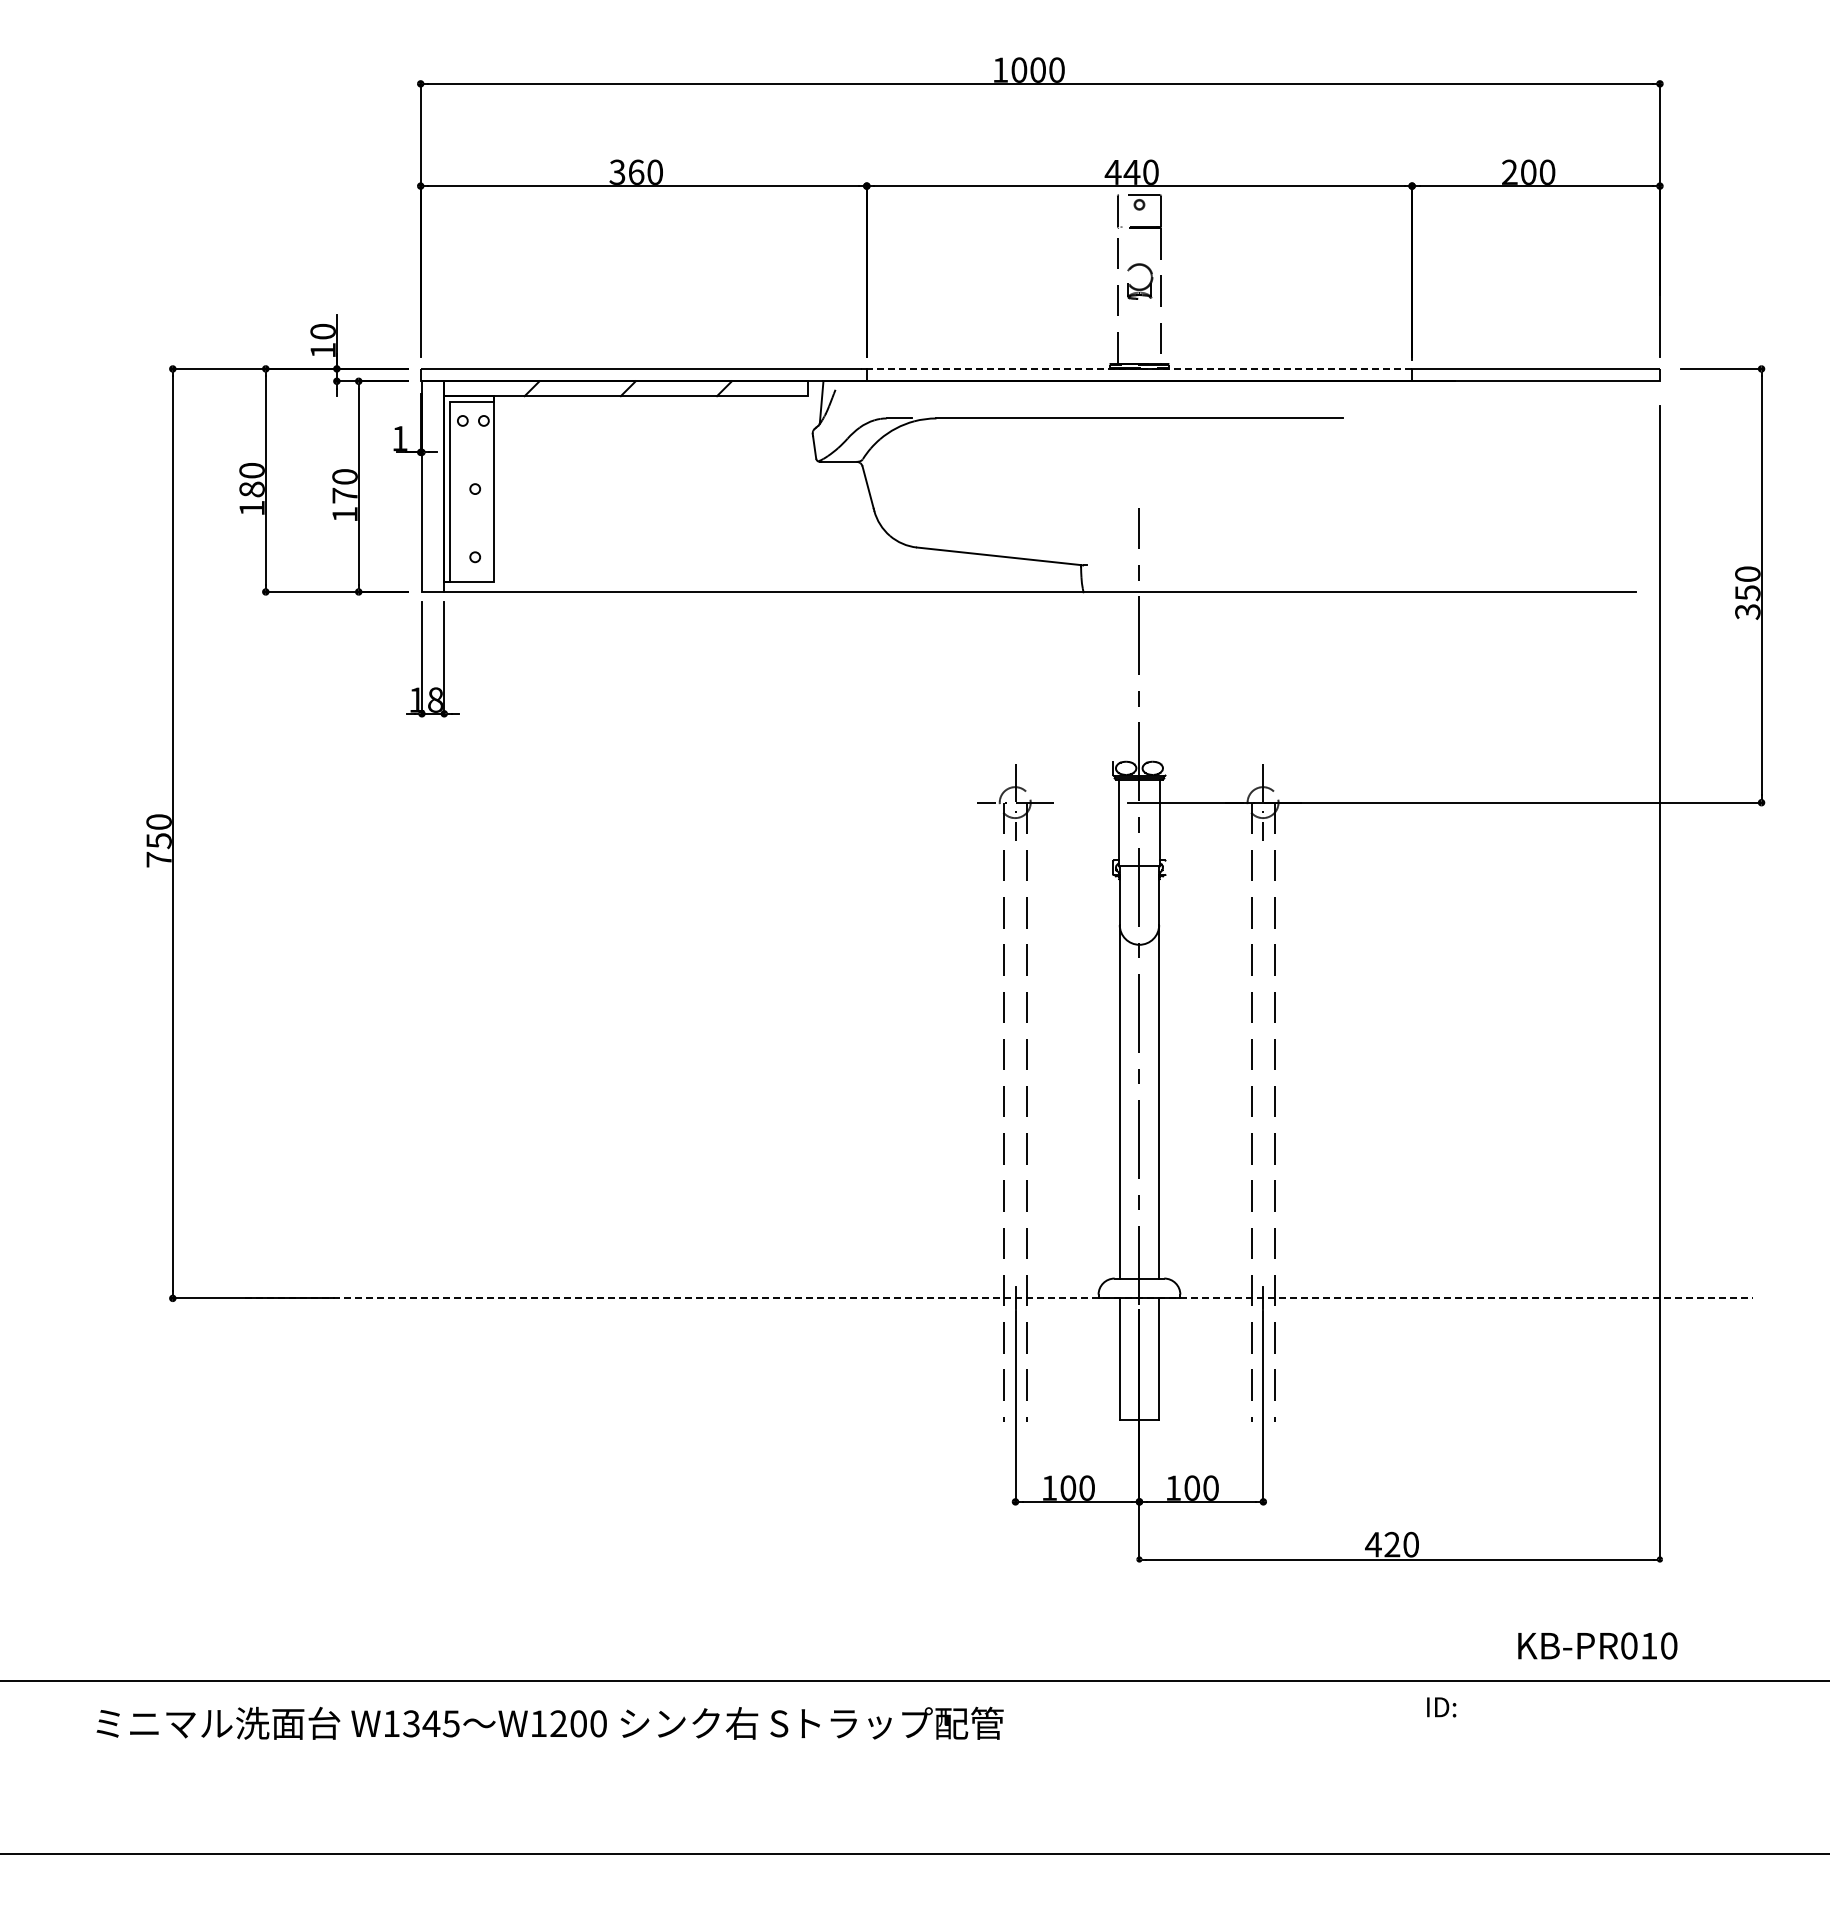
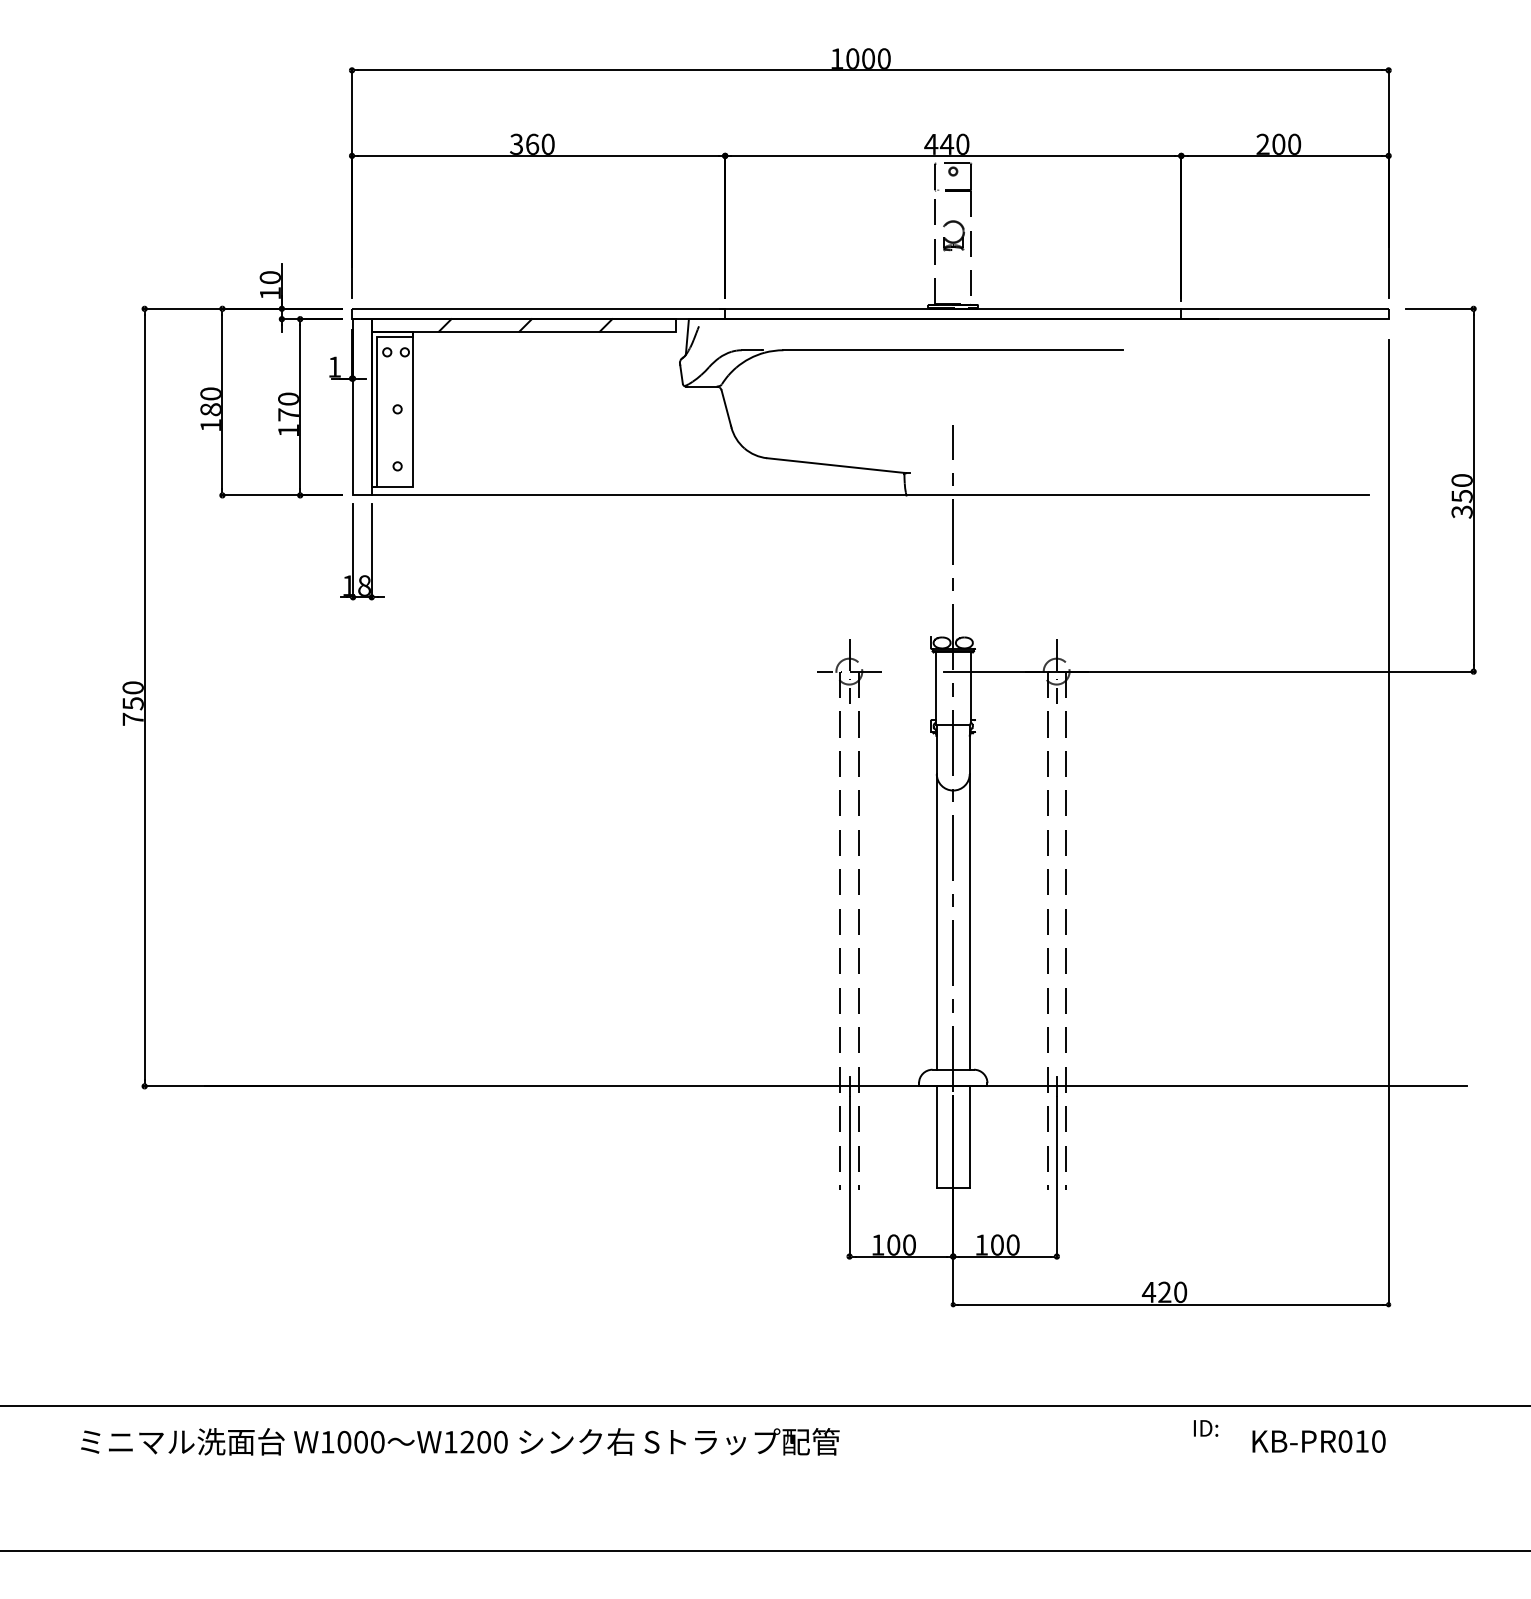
line: (1136, 368) -> (950, 308), dashed -> solid
line: (999, 1298) -> (836, 1086), dashed -> solid
text: (1597, 1645) -> (1318, 1441), moved
text: (431, 1723) -> (361, 1441), W1345 -> W1000

